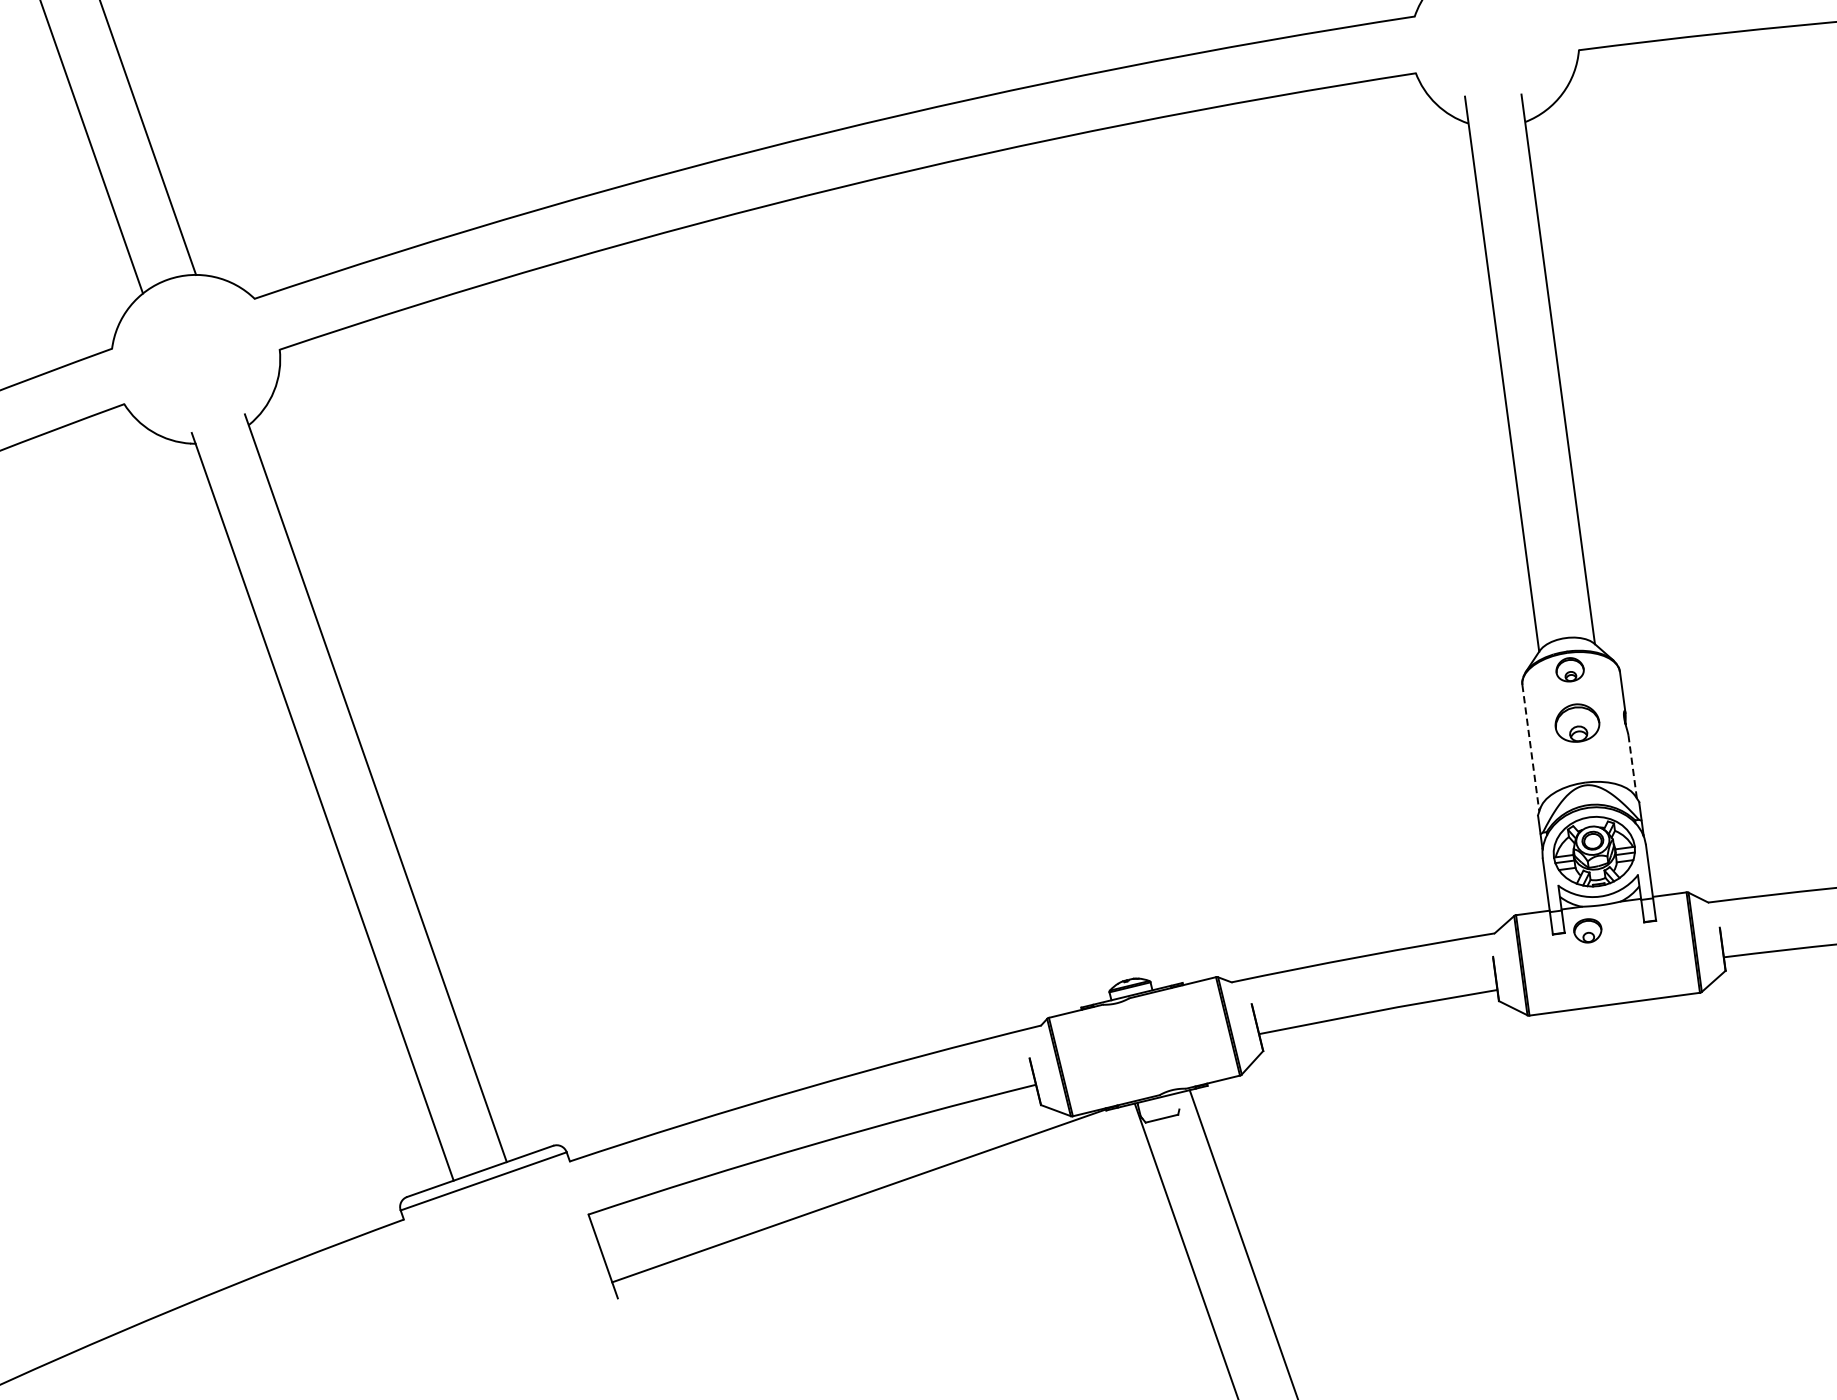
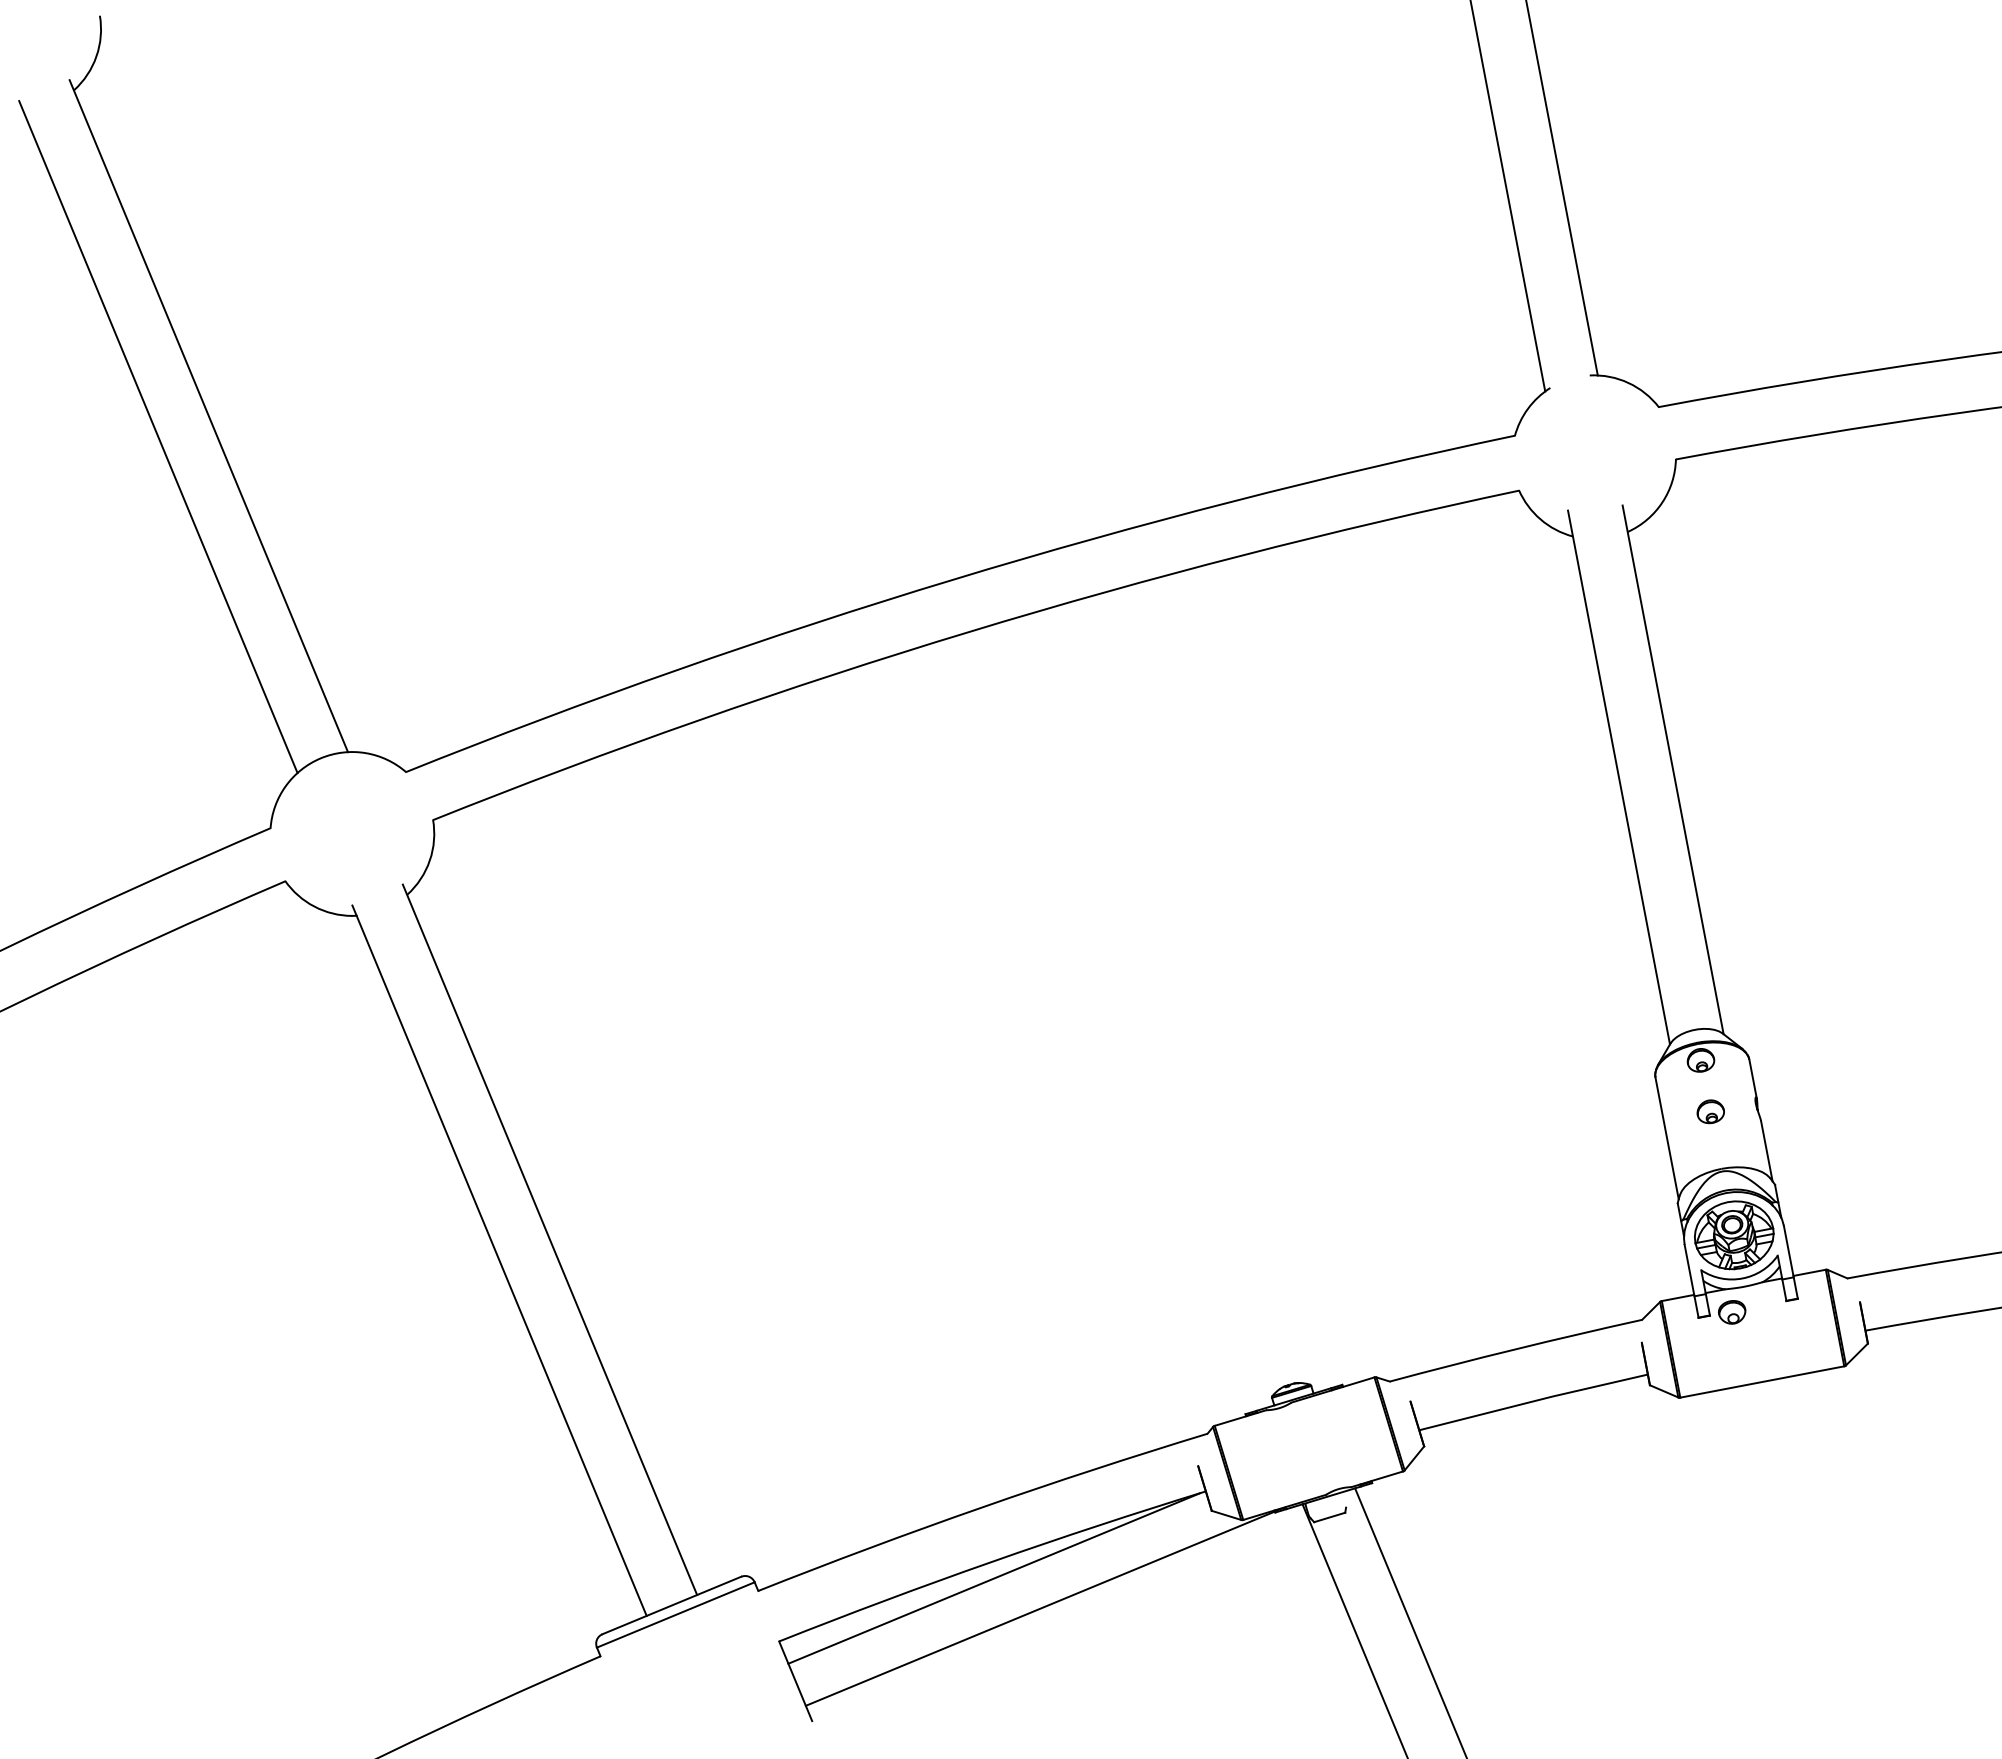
part: (1577, 722) -> (1710, 1111), size x0.62
line: (1531, 748) -> (1667, 1138), dashed -> solid
line: (1632, 767) -> (1766, 1151), dashed -> solid
line: (813, 1162) -> (994, 1578), added

